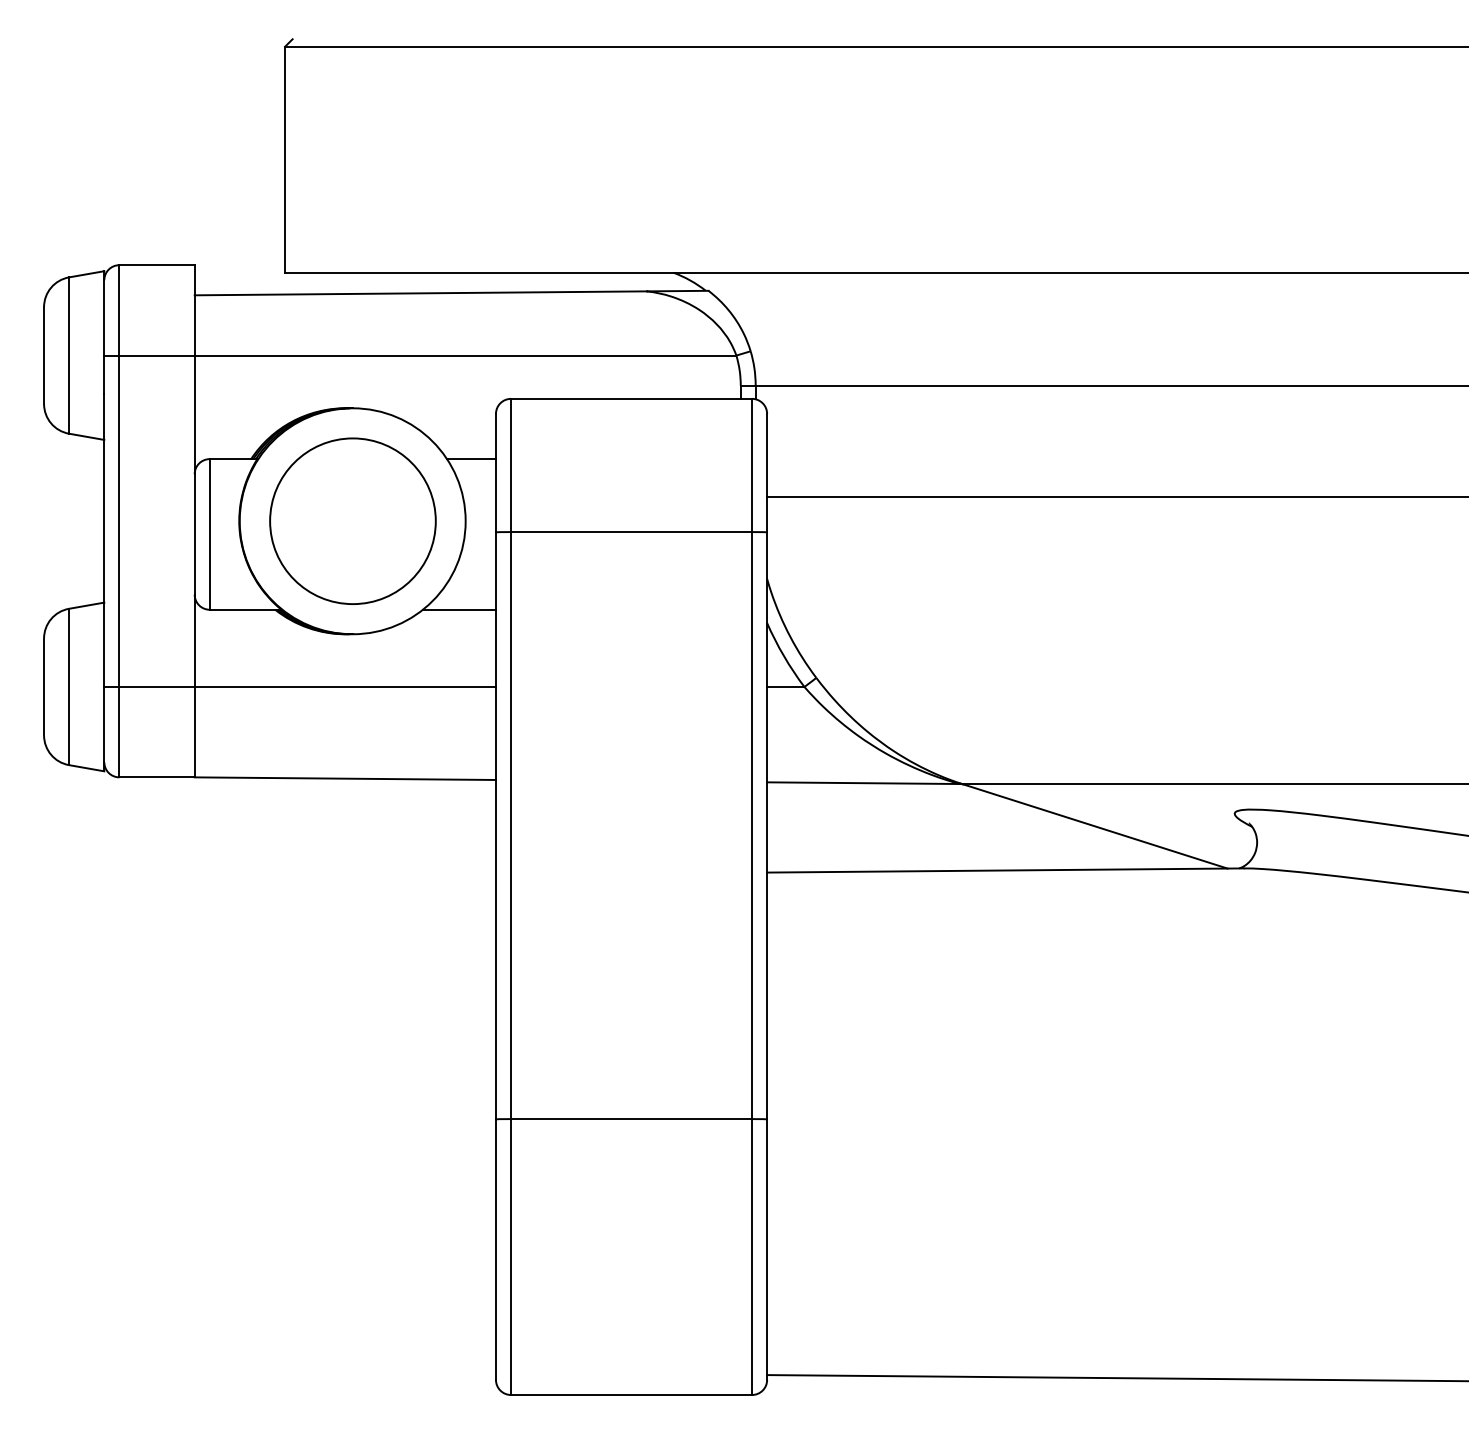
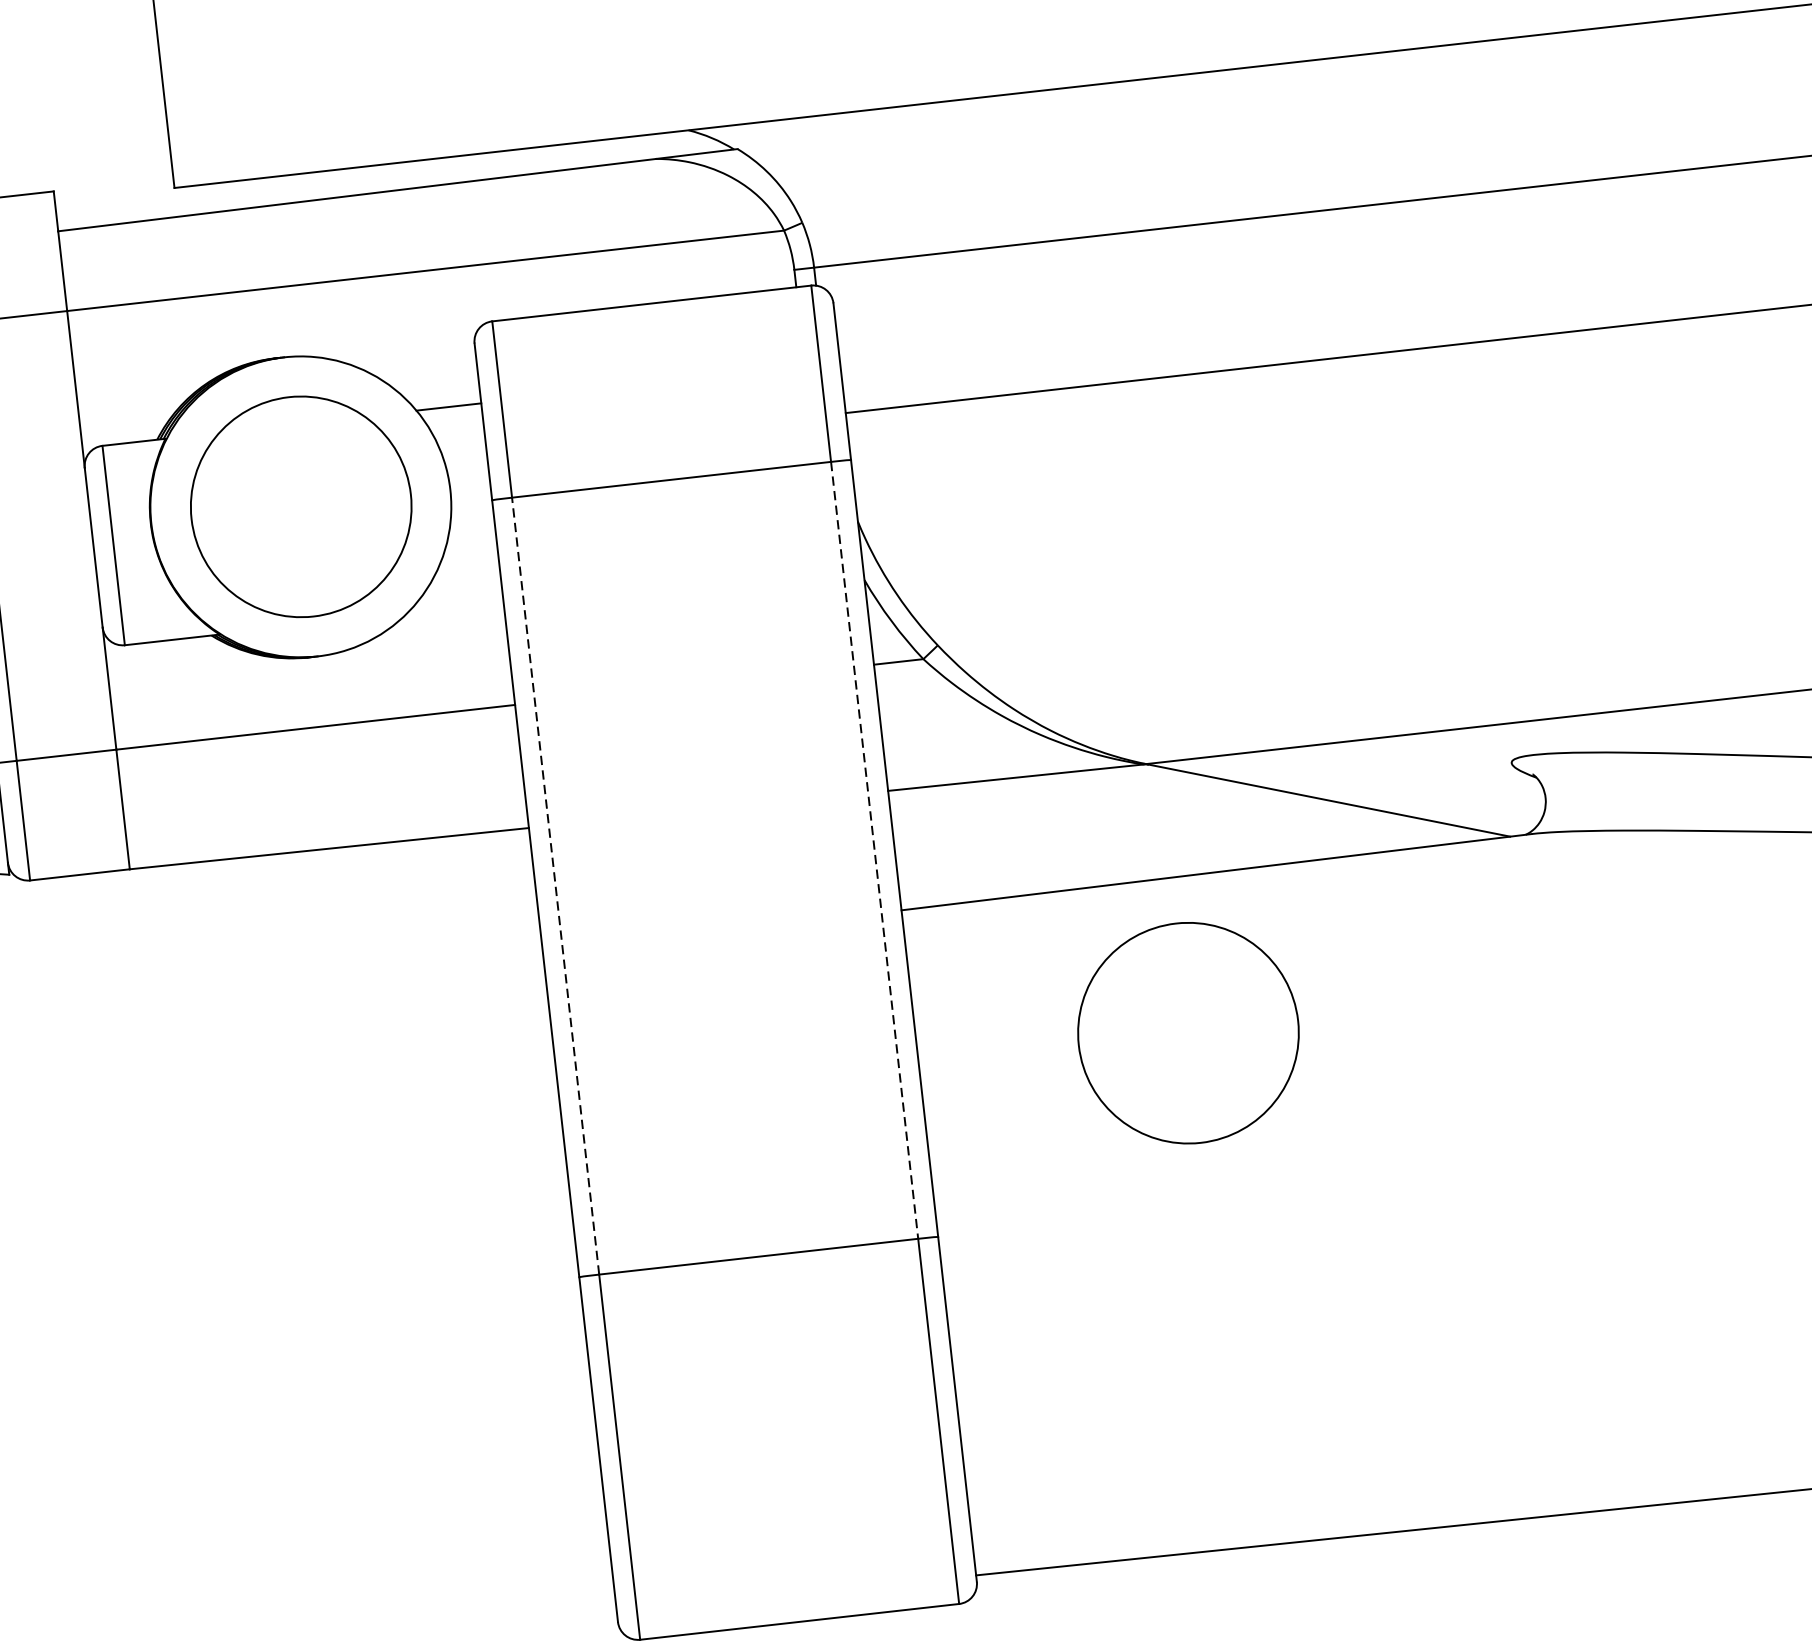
line: (458, 609) -> (454, 607), removed
line: (511, 825) -> (556, 885), solid -> dashed
line: (752, 825) -> (875, 850), solid -> dashed
part: (970, 987) -> (1187, 1032), added

